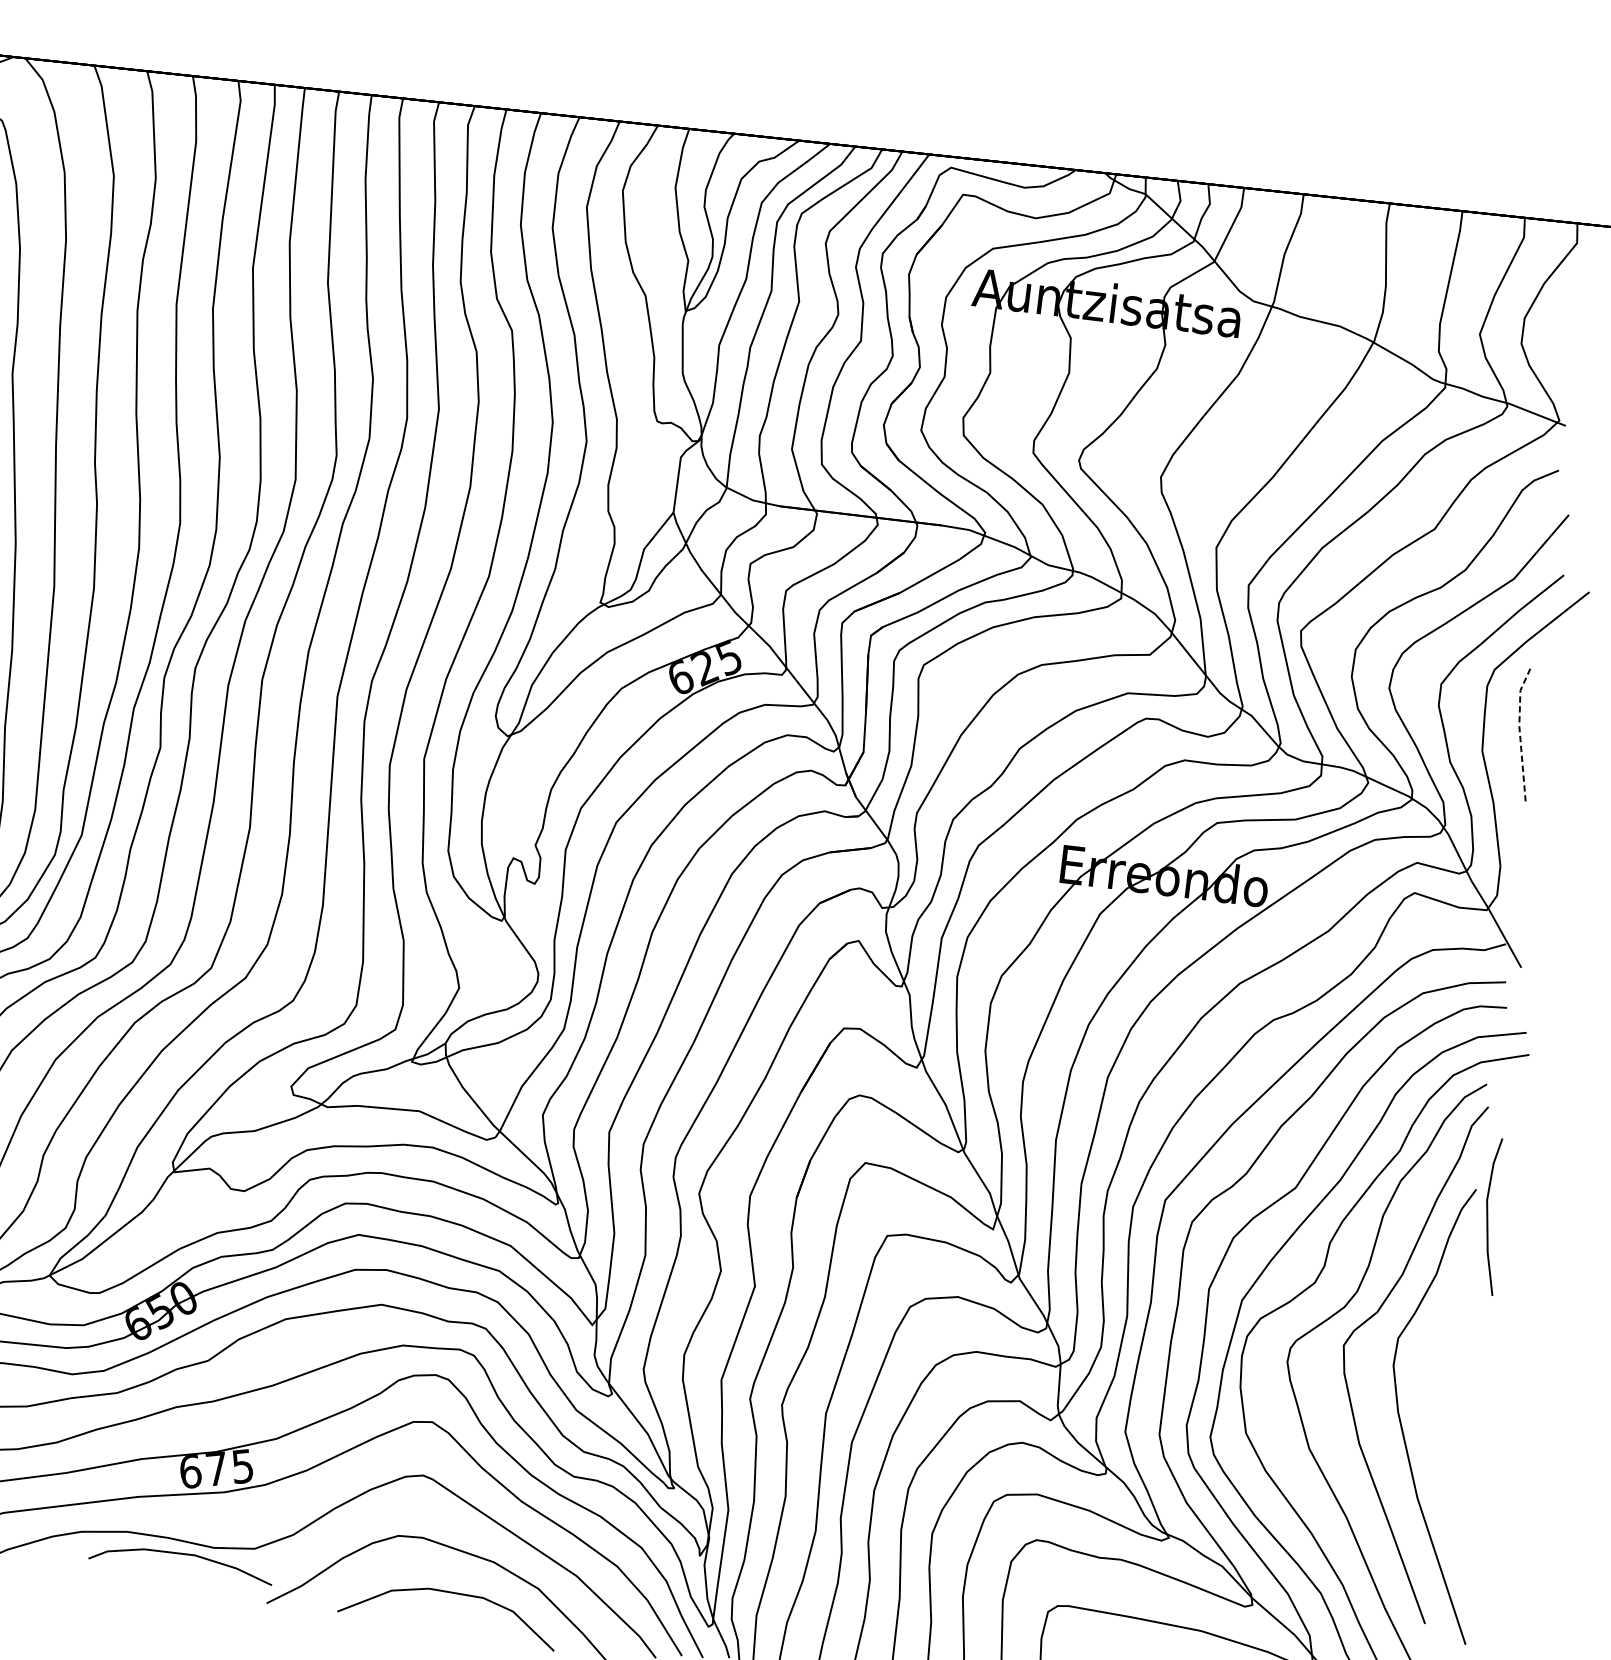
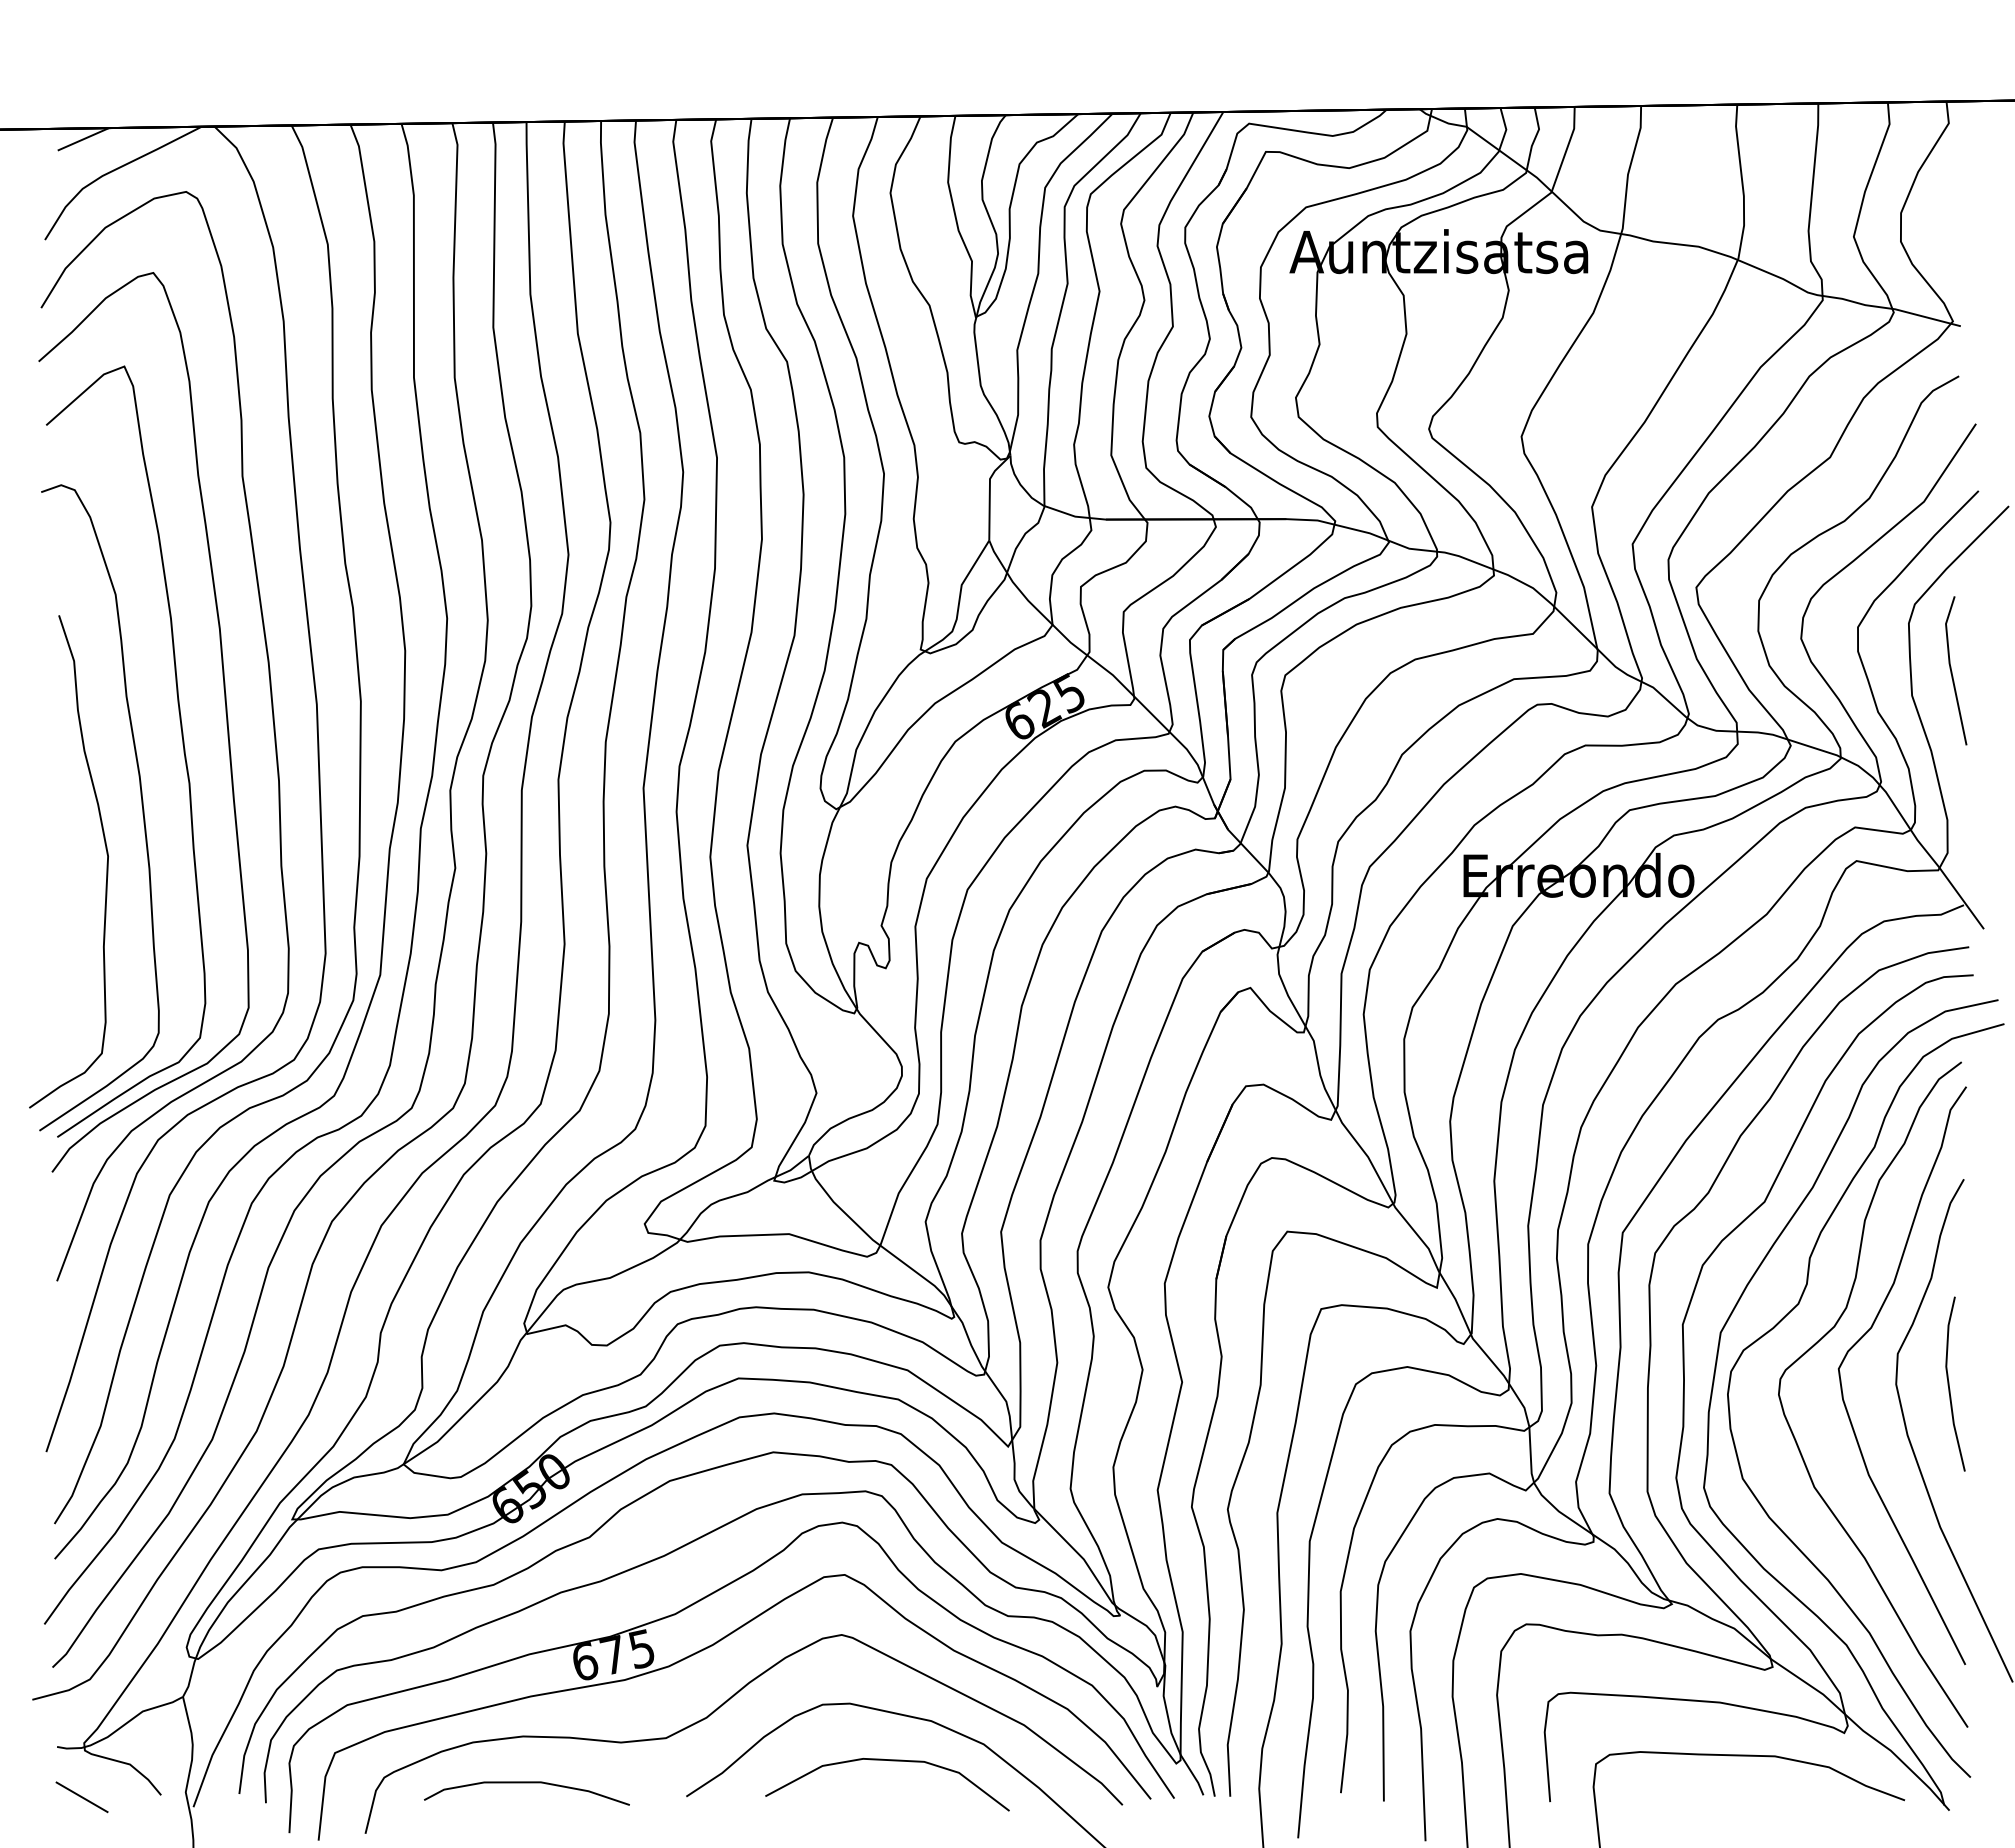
line: (1519, 731) -> (1950, 669), dashed -> solid
line: (1488, 1215) -> (1949, 1383), moved
curve: (181, 1554) -> (526, 1783), moved

